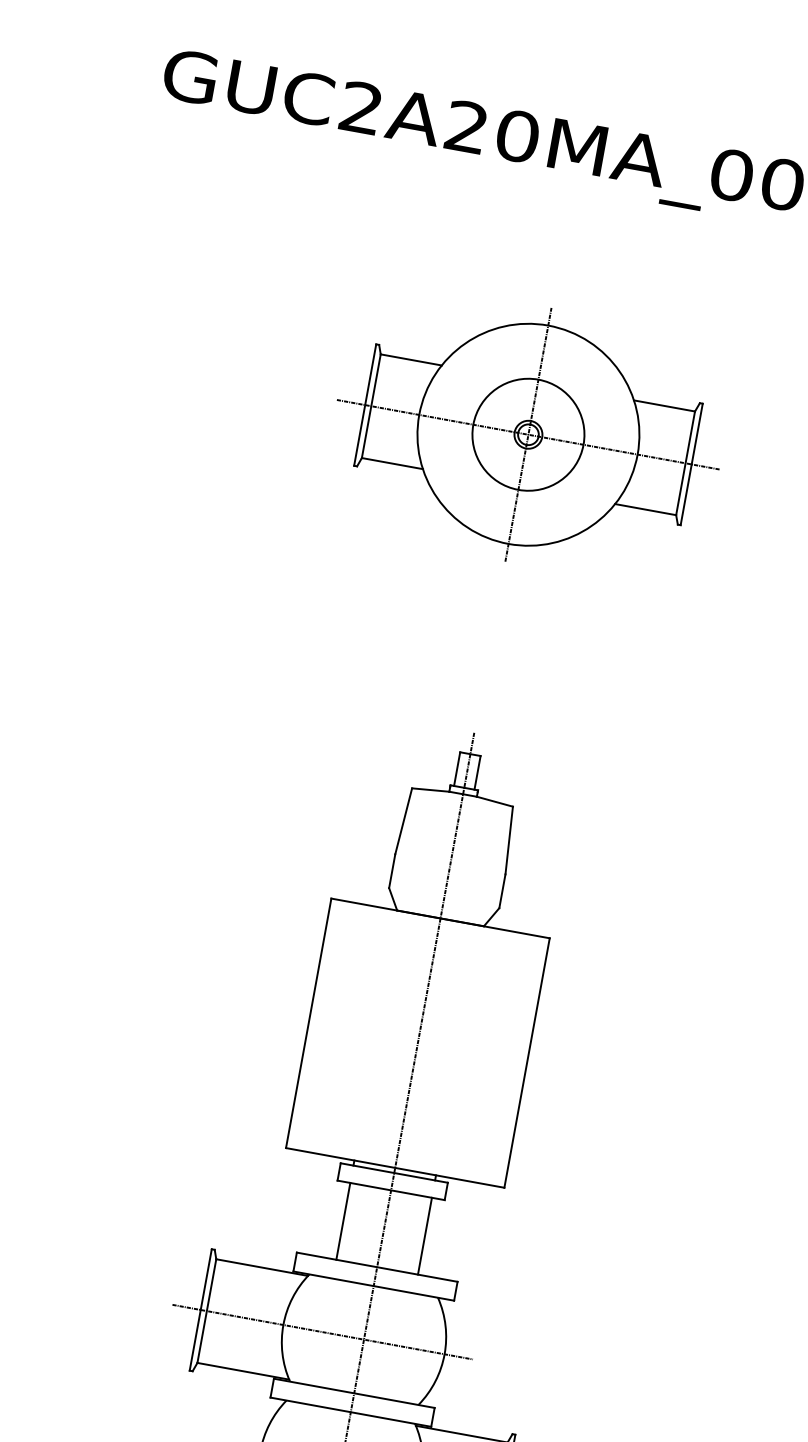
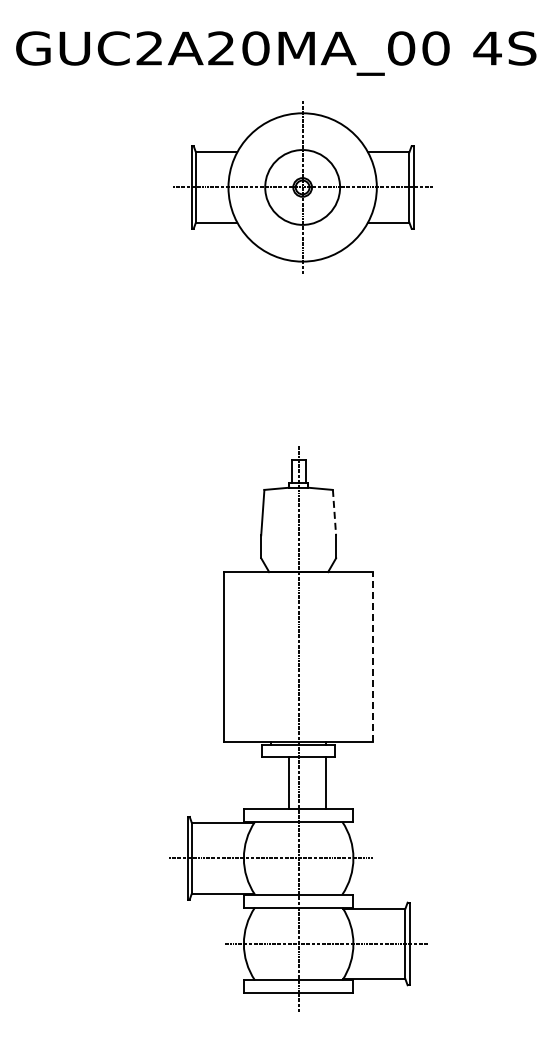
part: (528, 434) -> (302, 187), moved
line: (509, 840) -> (334, 512), solid -> dashed
line: (526, 1062) -> (372, 656), solid -> dashed
line: (342, 1220) -> (288, 782), moved

